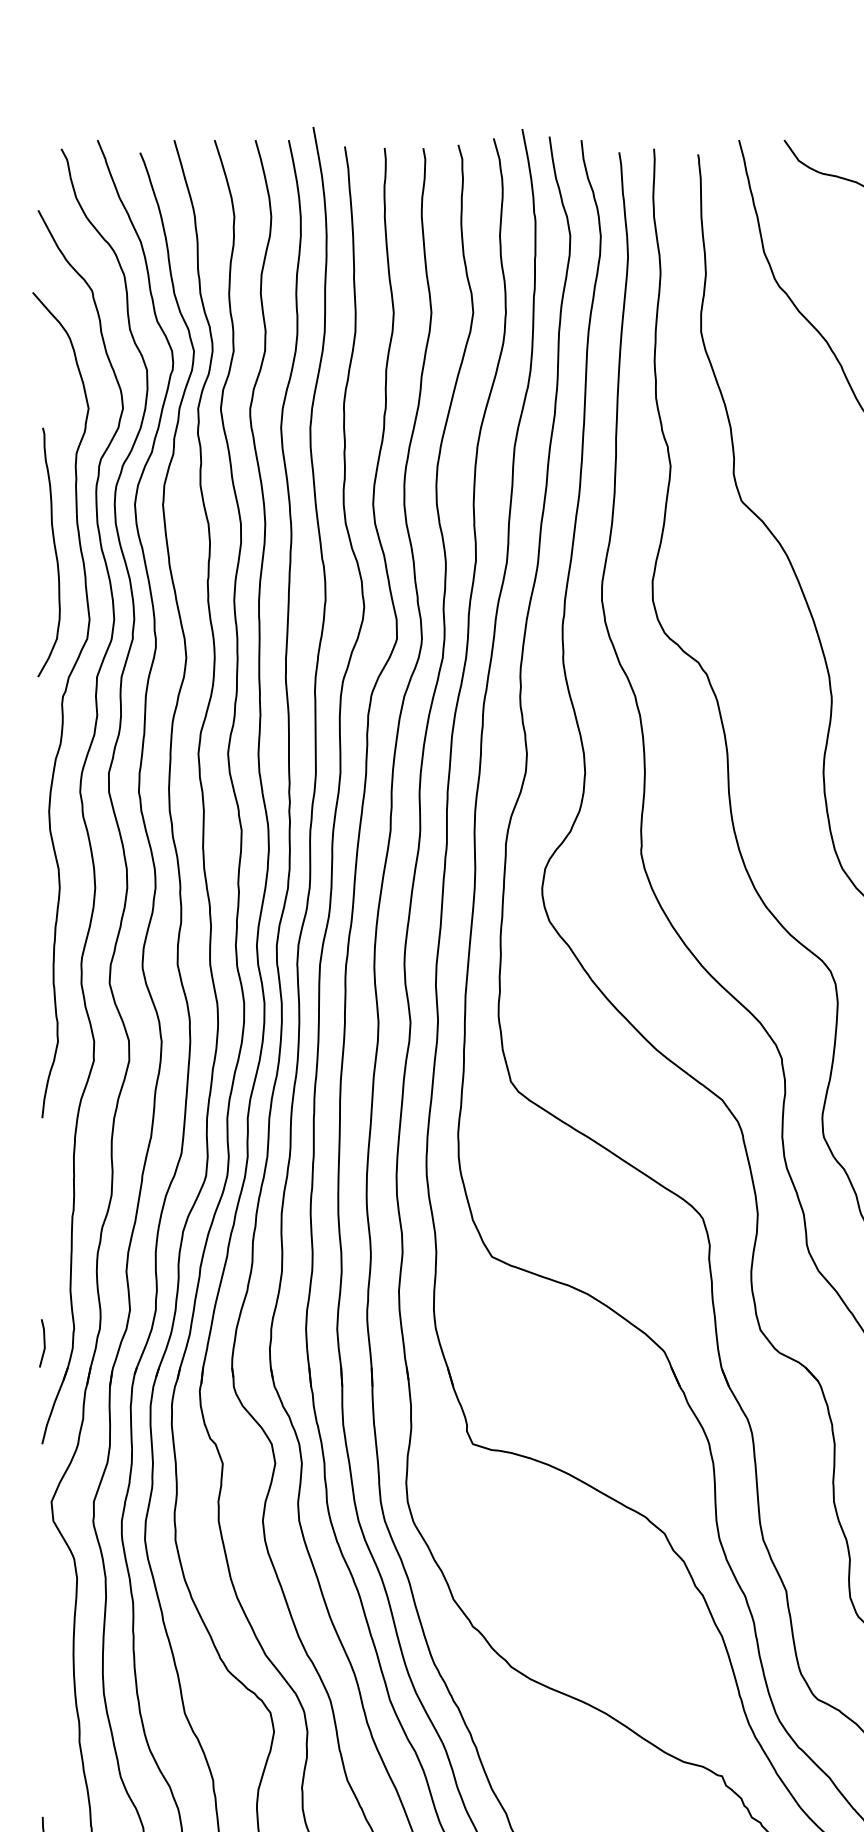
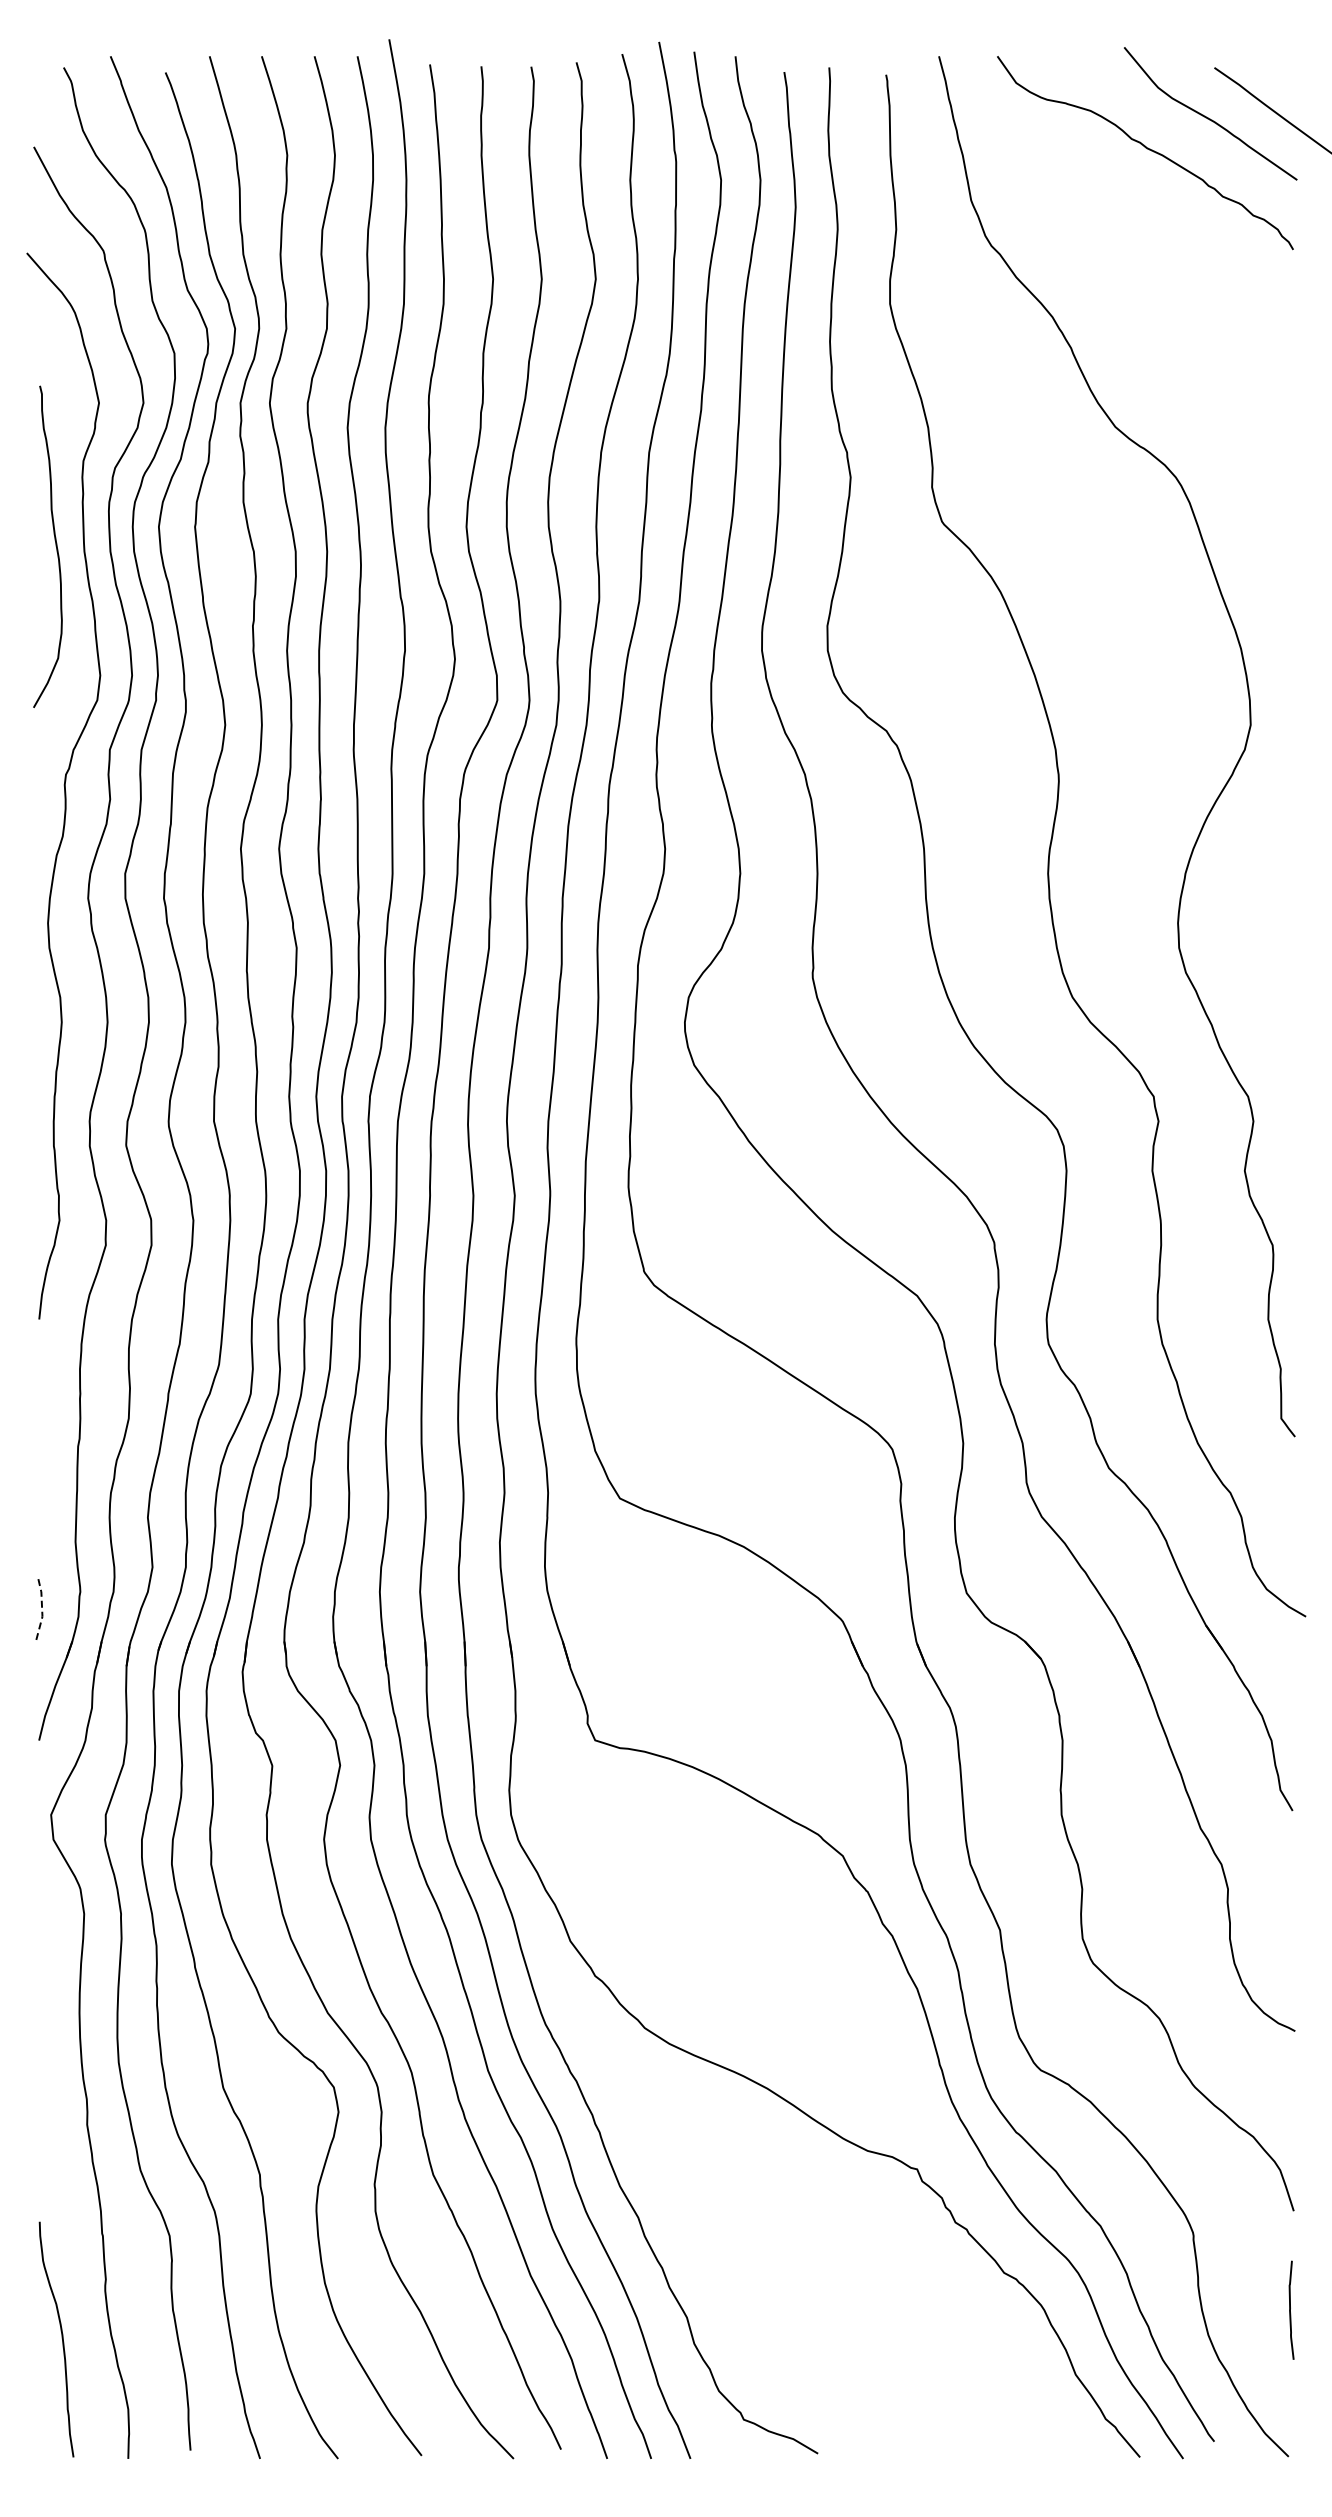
curve: (54, 552) -> (55, 546), moved
line: (44, 1343) -> (42, 1610), solid -> dashed

